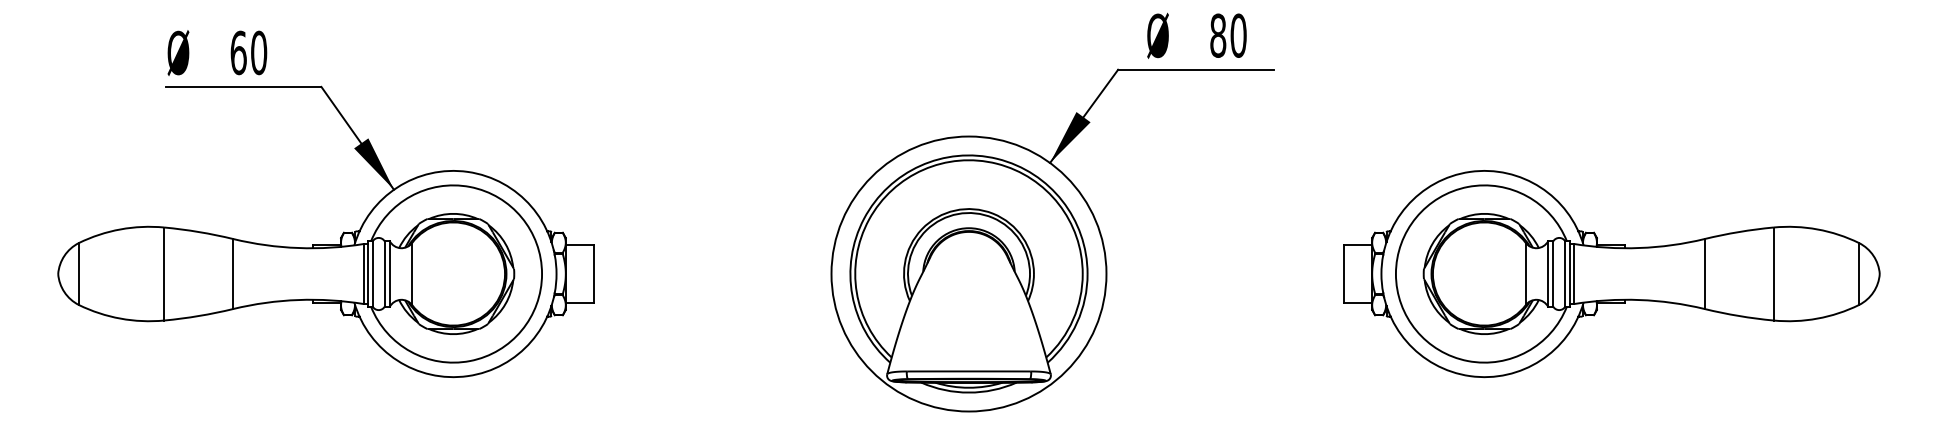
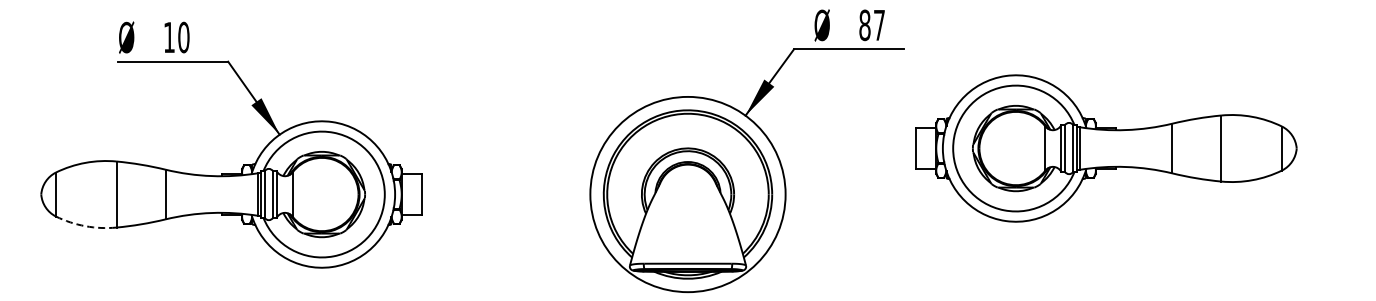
text: (1238, 35) -> (879, 25), 80 -> 87
text: (238, 52) -> (169, 37), 60 -> 10
part: (1611, 273) -> (1106, 148), moved
arc: (120, 319) -> (85, 226), solid -> dashed

